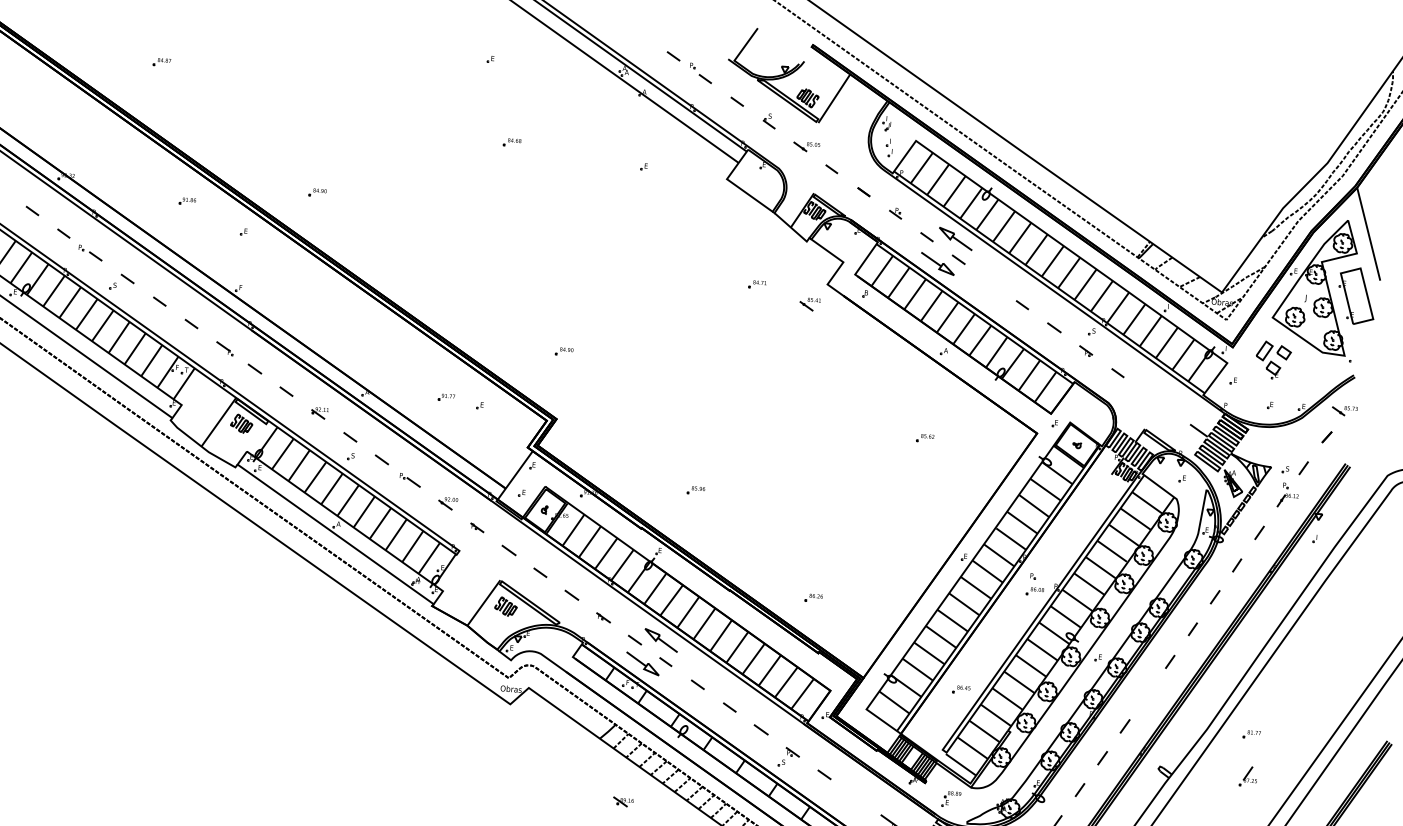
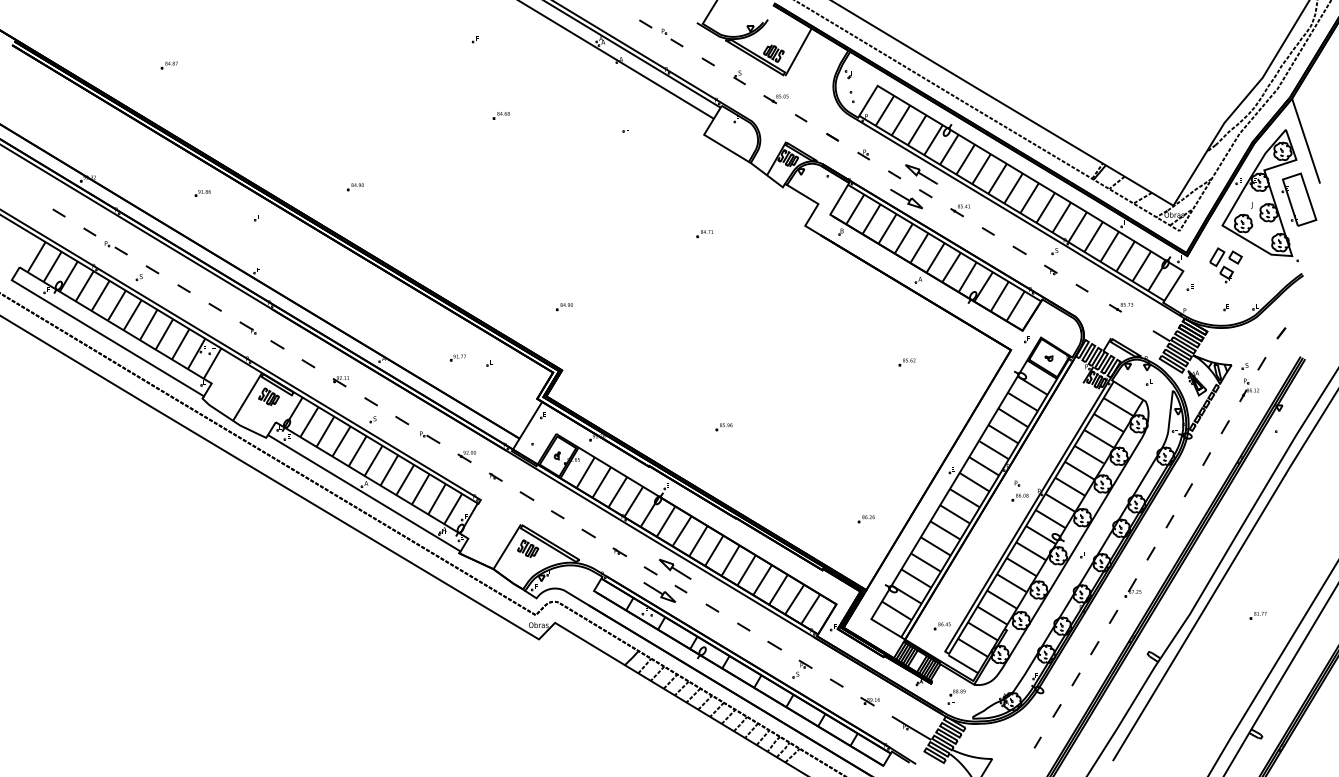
part: (316, 193) -> (354, 187), moved
part: (756, 285) -> (704, 234), moved
part: (809, 304) -> (959, 210), moved
part: (1345, 410) -> (1121, 307), moved
part: (695, 490) -> (723, 427), moved
part: (812, 598) -> (865, 519), moved
part: (960, 689) -> (941, 626), moved
part: (1251, 734) -> (1257, 615), moved
part: (1247, 775) -> (1132, 587), moved
part: (622, 801) -> (869, 701), moved

